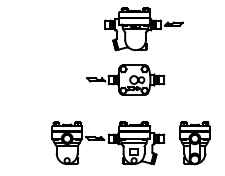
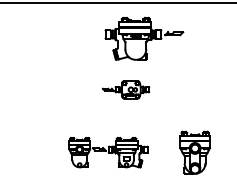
part: (125, 79) -> (125, 89), size x0.6
part: (108, 142) -> (108, 152), size x0.7

